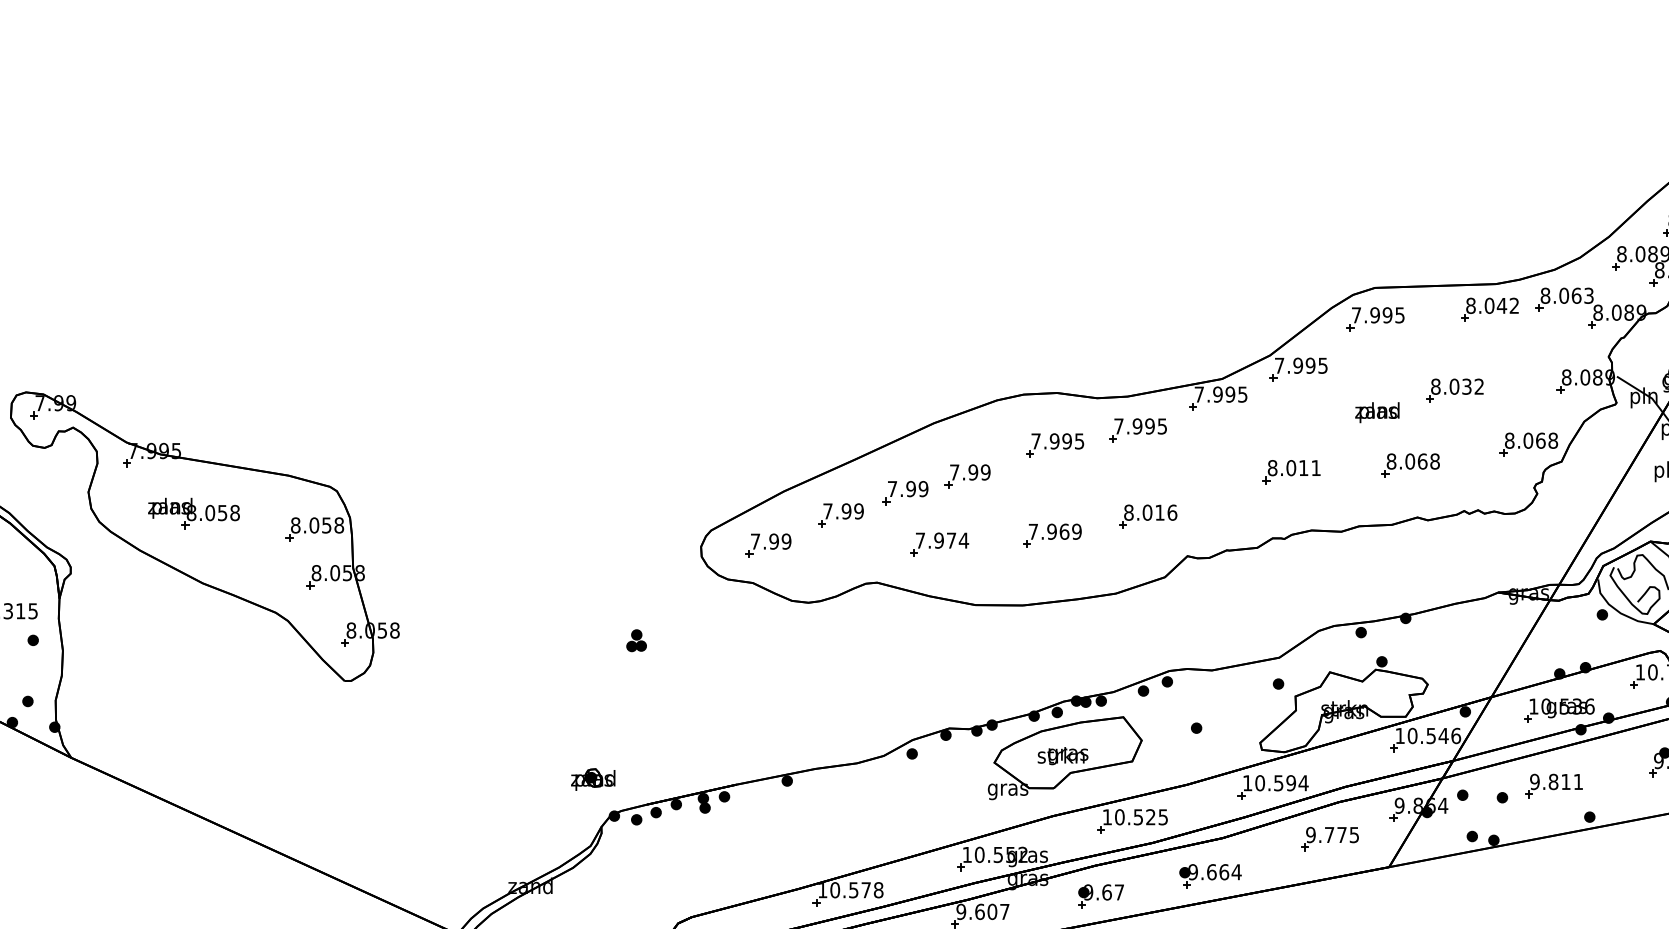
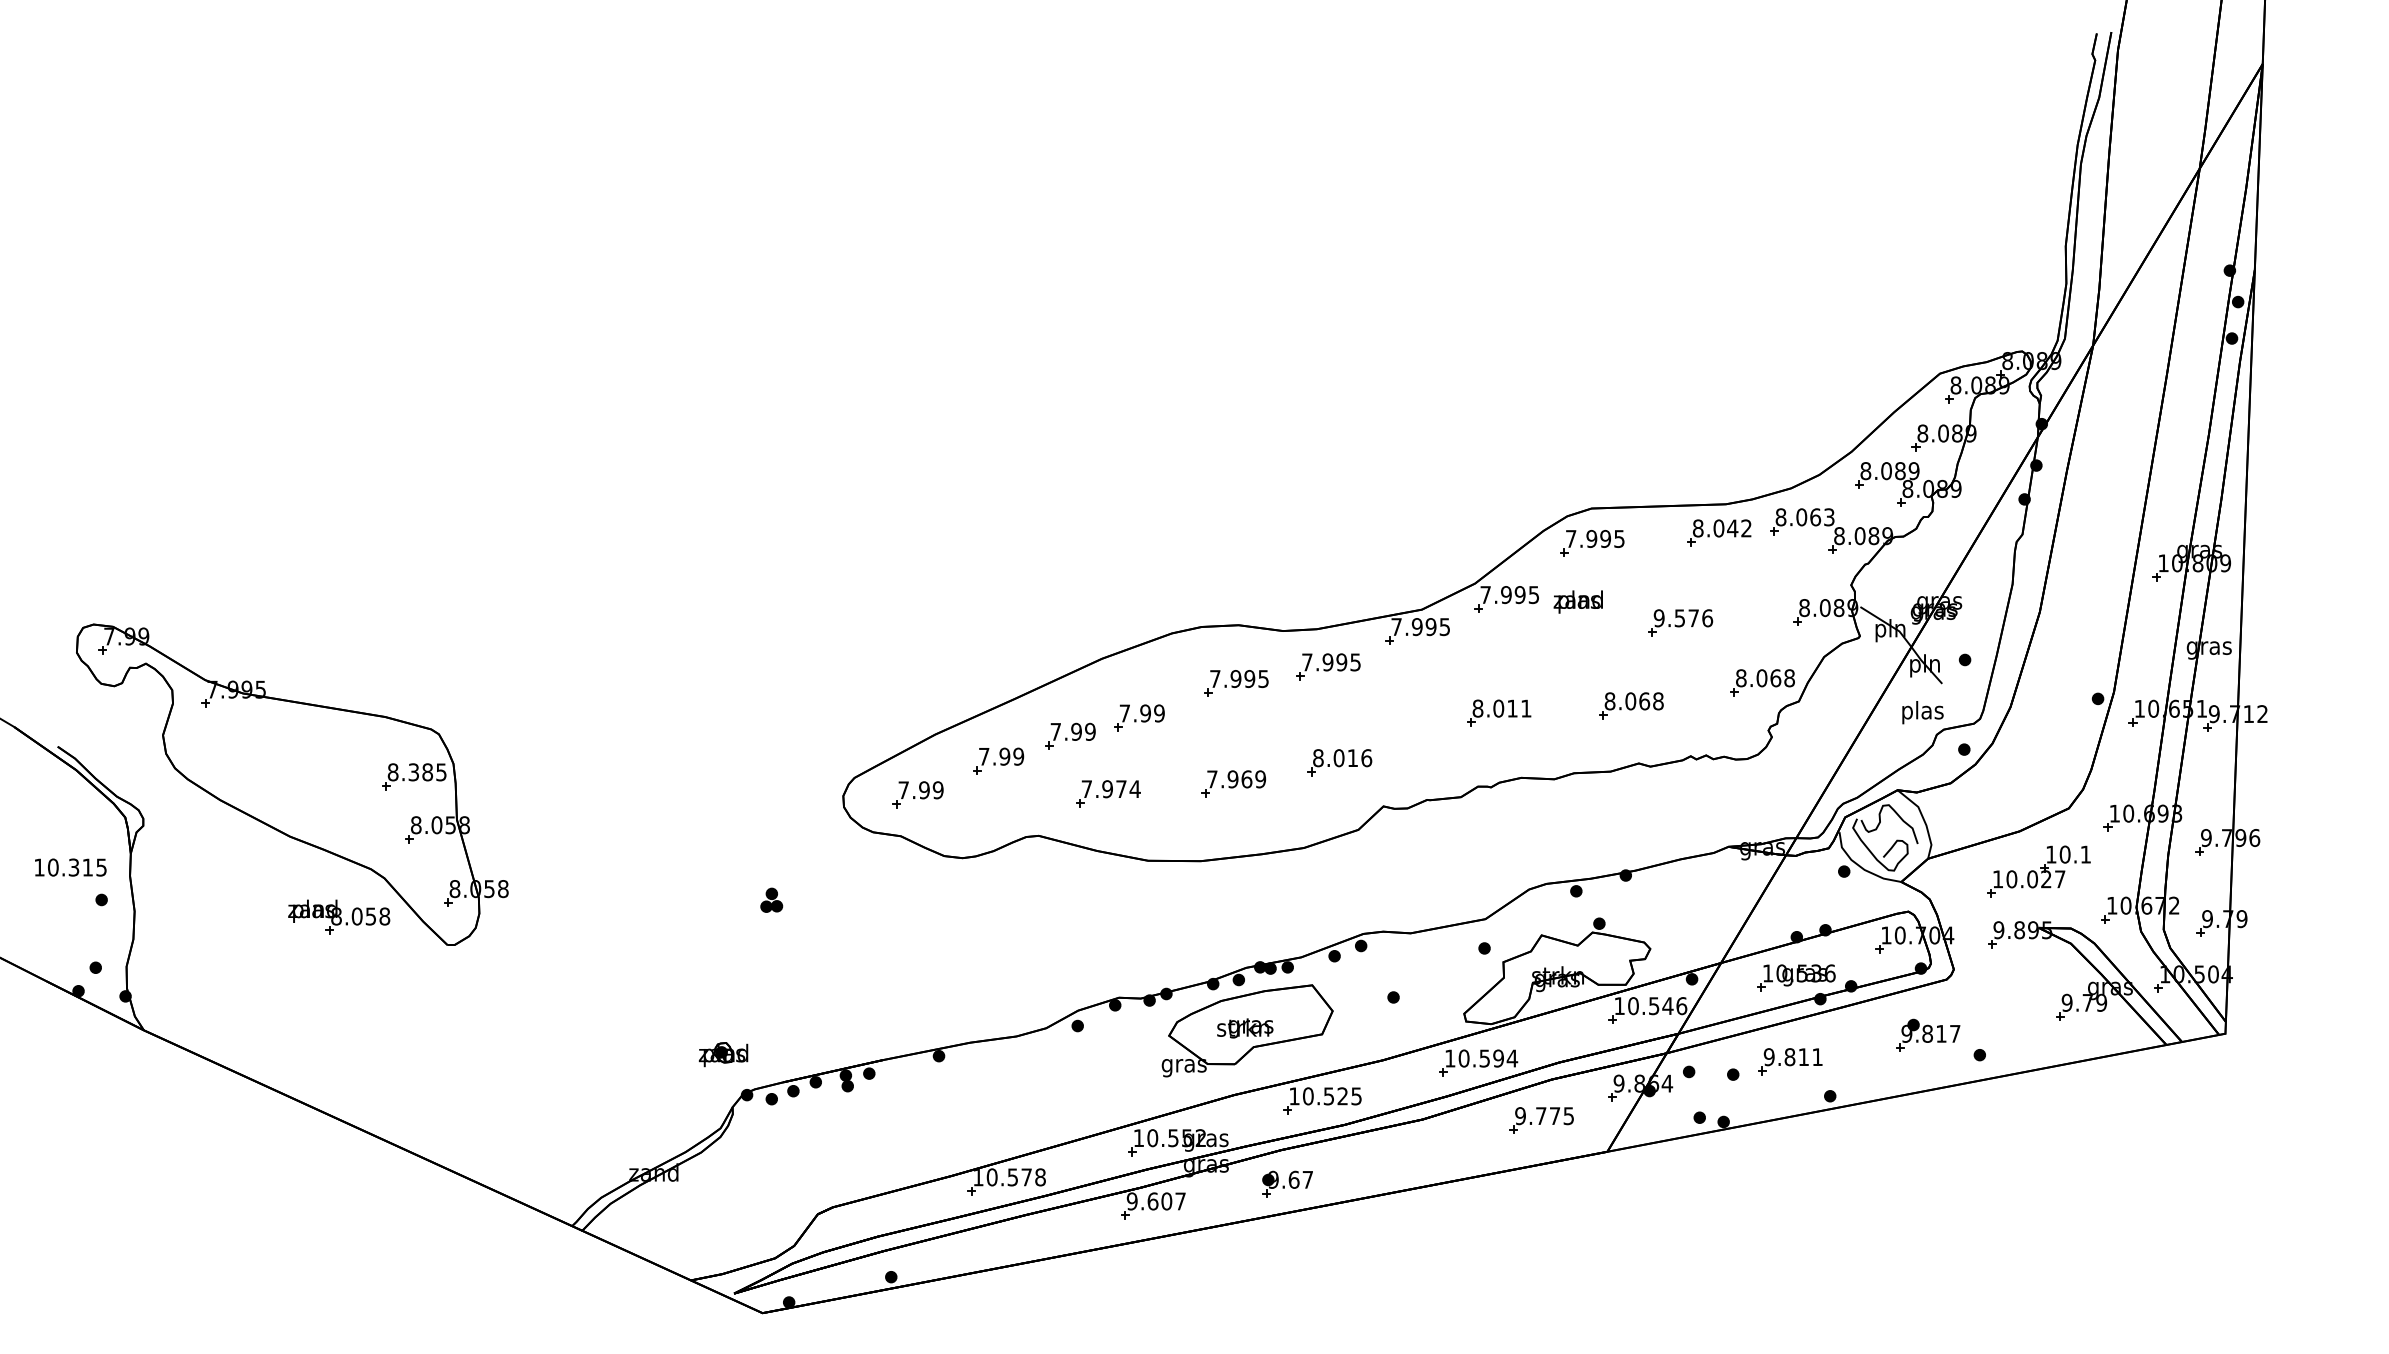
text: (1457, 386) -> (1683, 618), 8.032 -> 9.576
text: (1376, 412) -> (1577, 601), moved
part: (194, 513) -> (339, 916), moved
text: (326, 525) -> (427, 772), 8.058 -> 8.385
part: (1210, 875) -> (1408, 1161), removed

